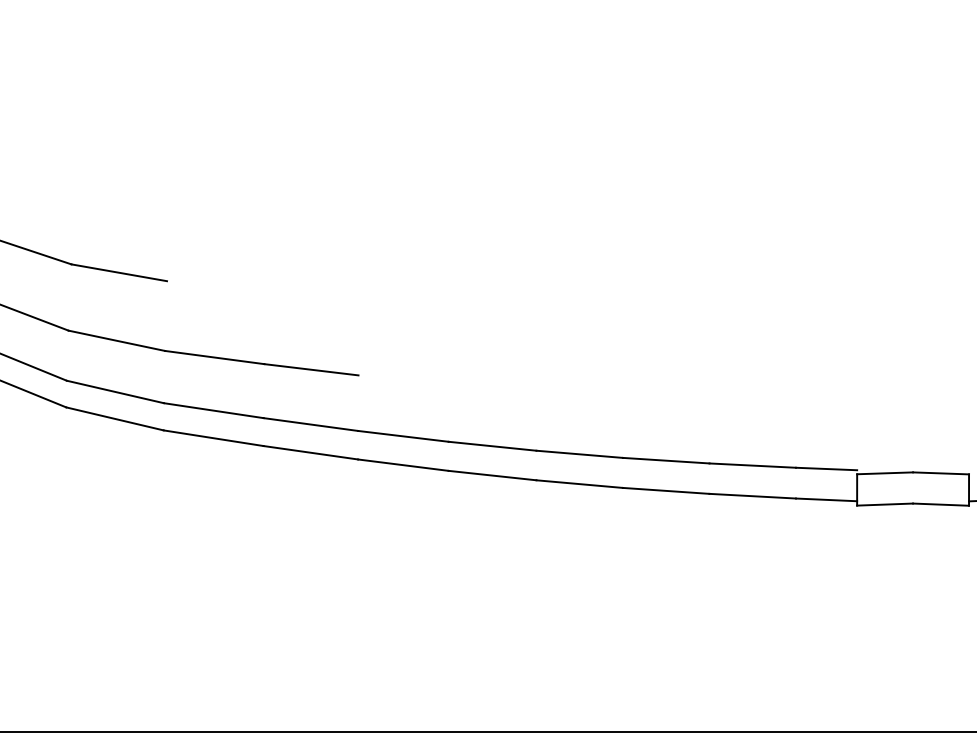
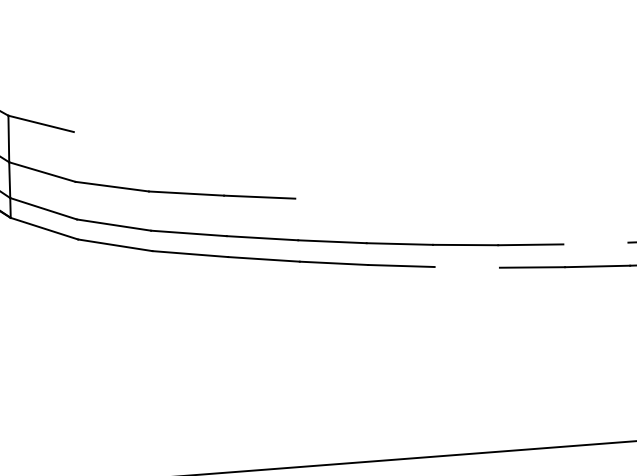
line: (119, 272) -> (110, 135), removed
line: (752, 465) -> (595, 243), removed
line: (579, 483) -> (467, 266), removed

